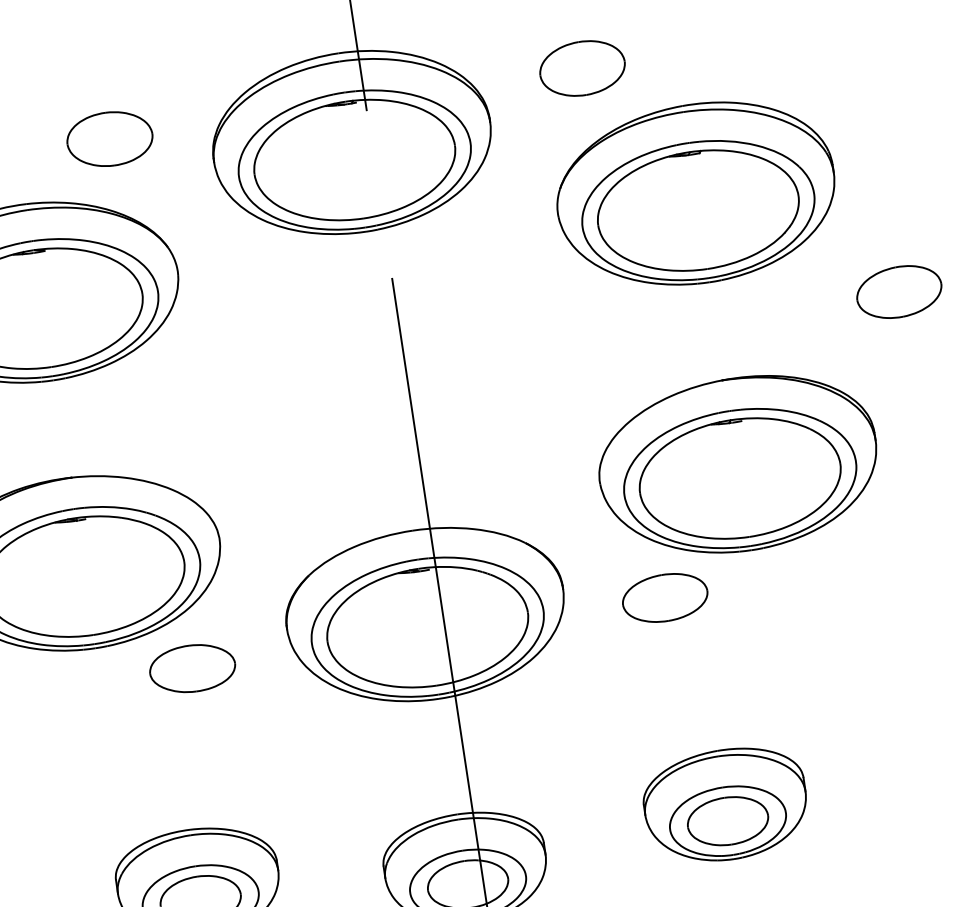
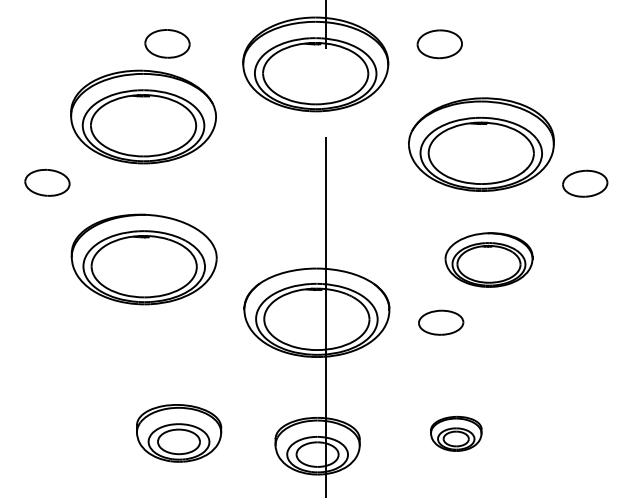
part: (109, 138) -> (167, 43), moved
part: (696, 193) -> (481, 144), moved
part: (737, 463) -> (488, 259), size x0.6
part: (192, 668) -> (192, 322), removed
part: (726, 804) -> (456, 433), size x0.6

